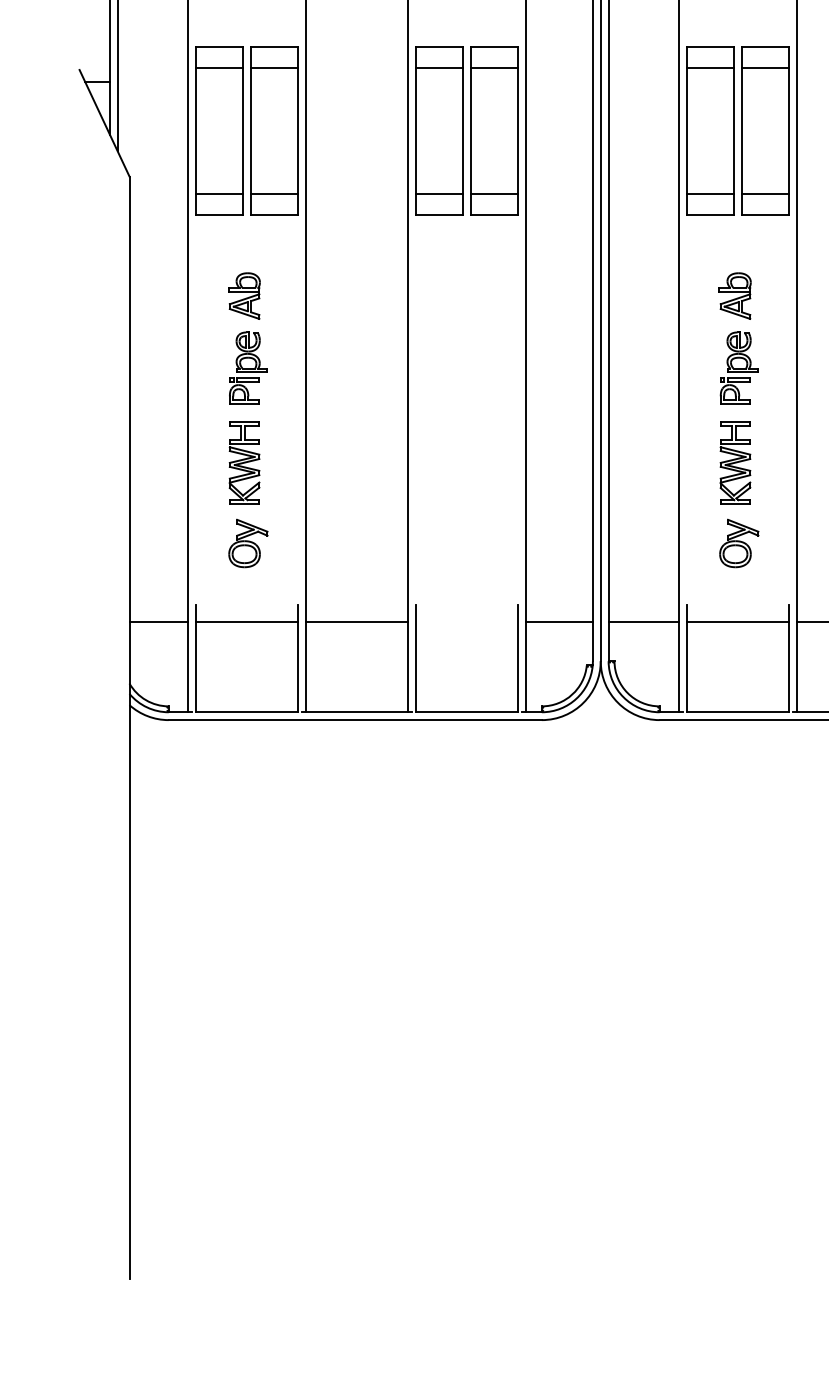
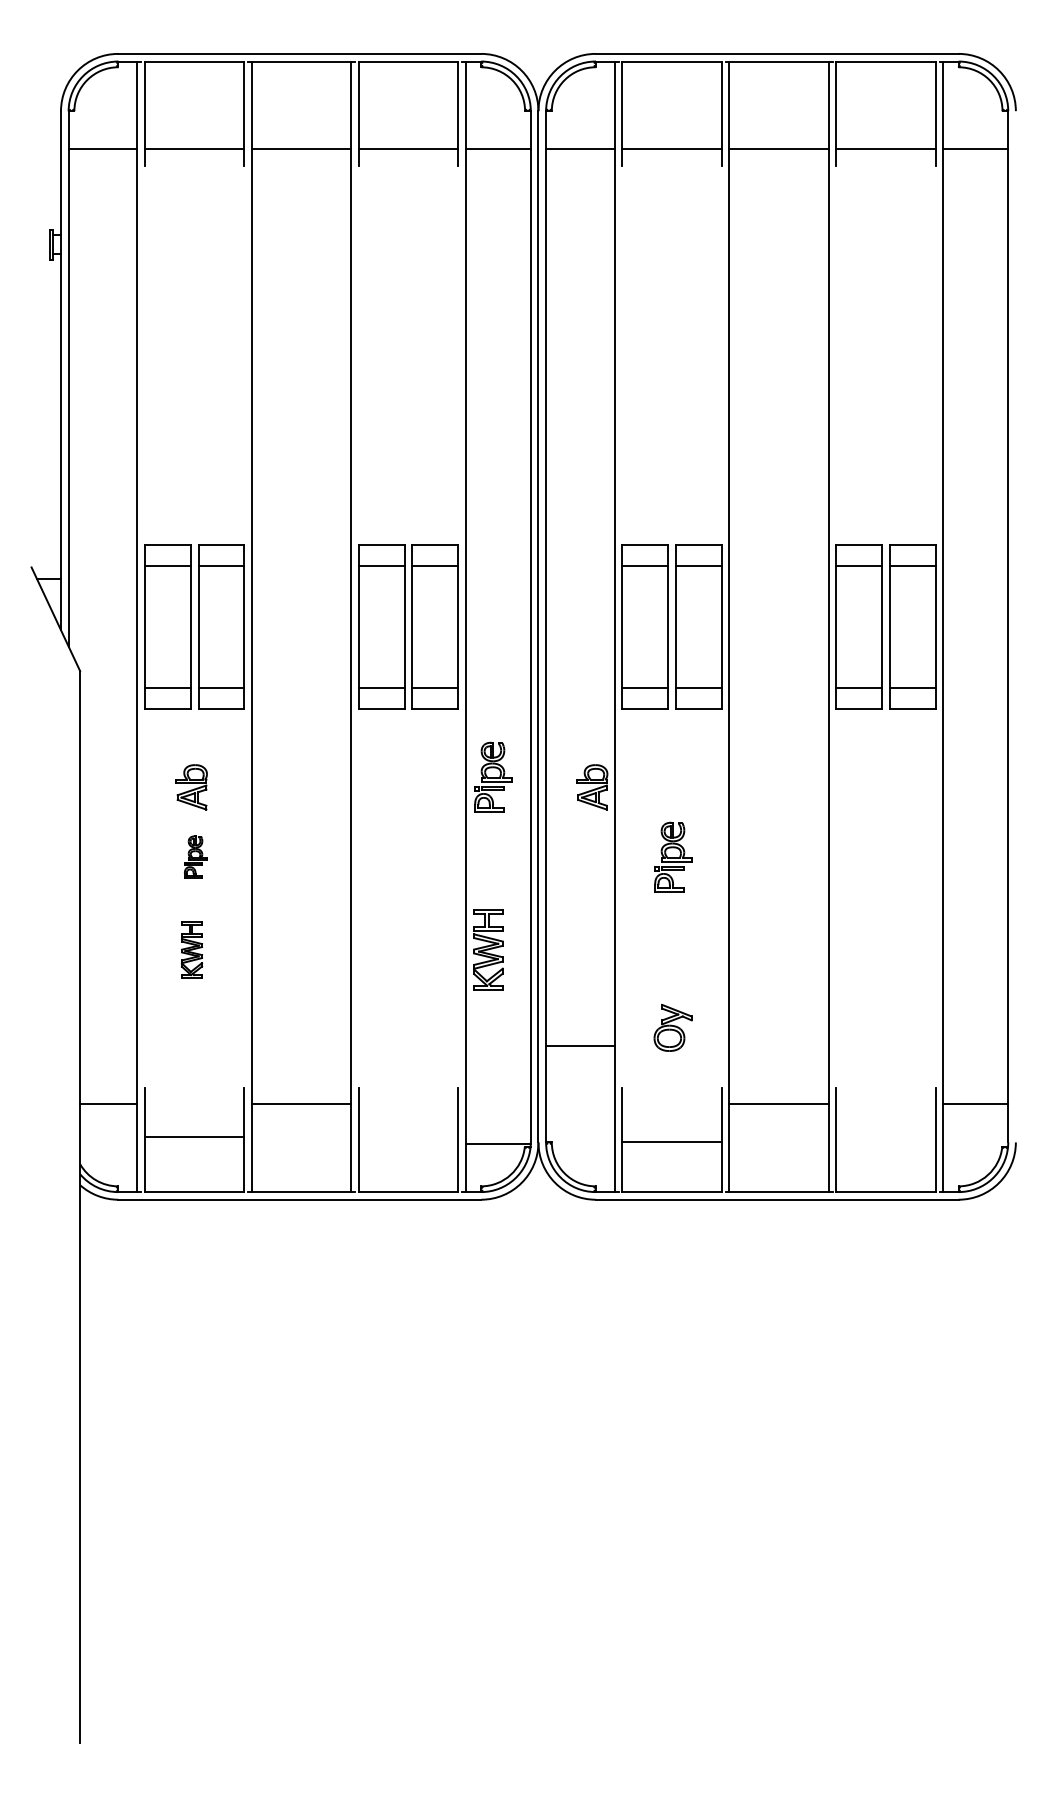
part: (554, 284) -> (493, 776), added
part: (735, 296) -> (592, 787), moved
part: (248, 367) -> (195, 856), size x0.6
part: (244, 462) -> (191, 949), size x0.7
part: (735, 462) -> (488, 949), moved
part: (248, 543) -> (195, 1027), removed
line: (247, 622) -> (194, 1137), moved
line: (558, 622) -> (497, 1144), moved
line: (643, 622) -> (580, 1046), moved
line: (737, 622) -> (671, 1142), moved

